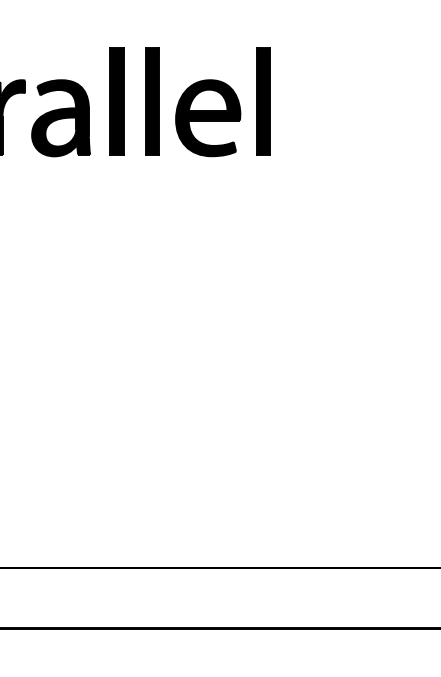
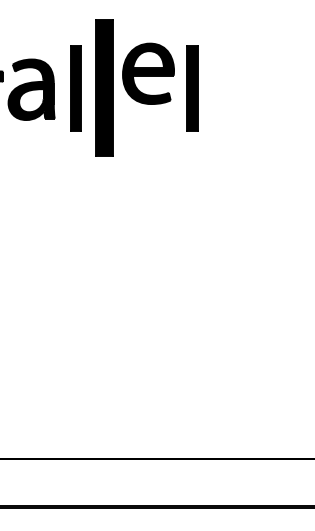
part: (152, 101) -> (104, 88), size x1.6
part: (60, 118) -> (31, 89), moved
part: (208, 118) -> (148, 74), moved

